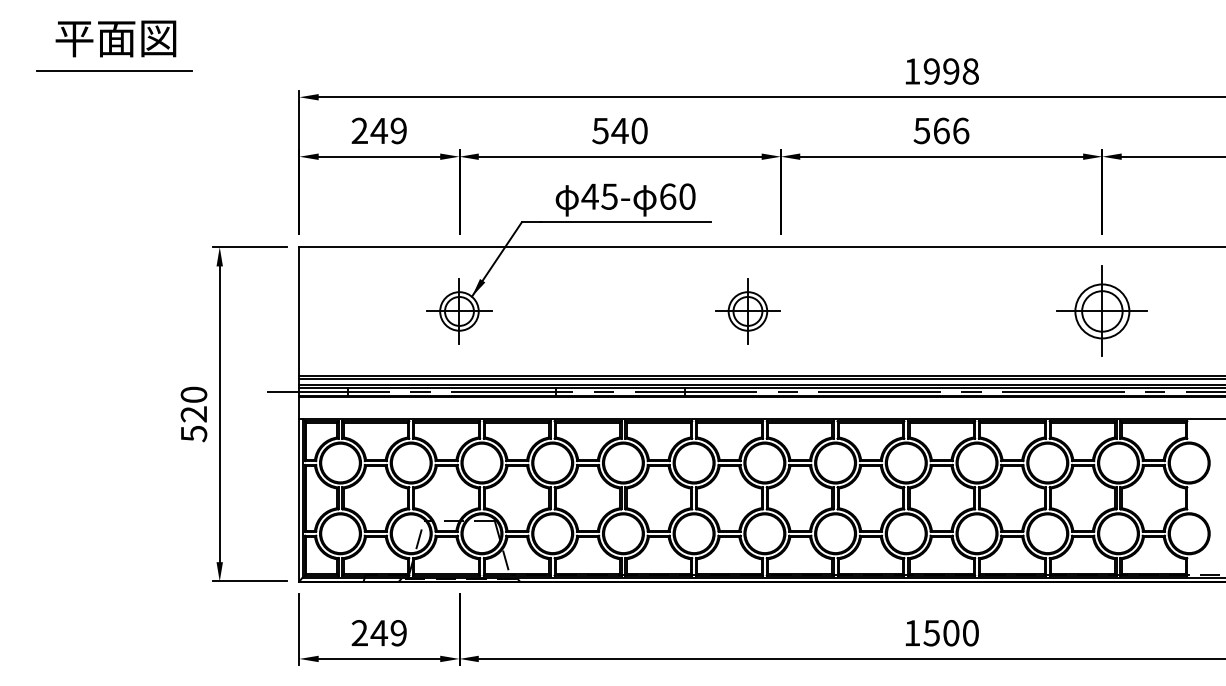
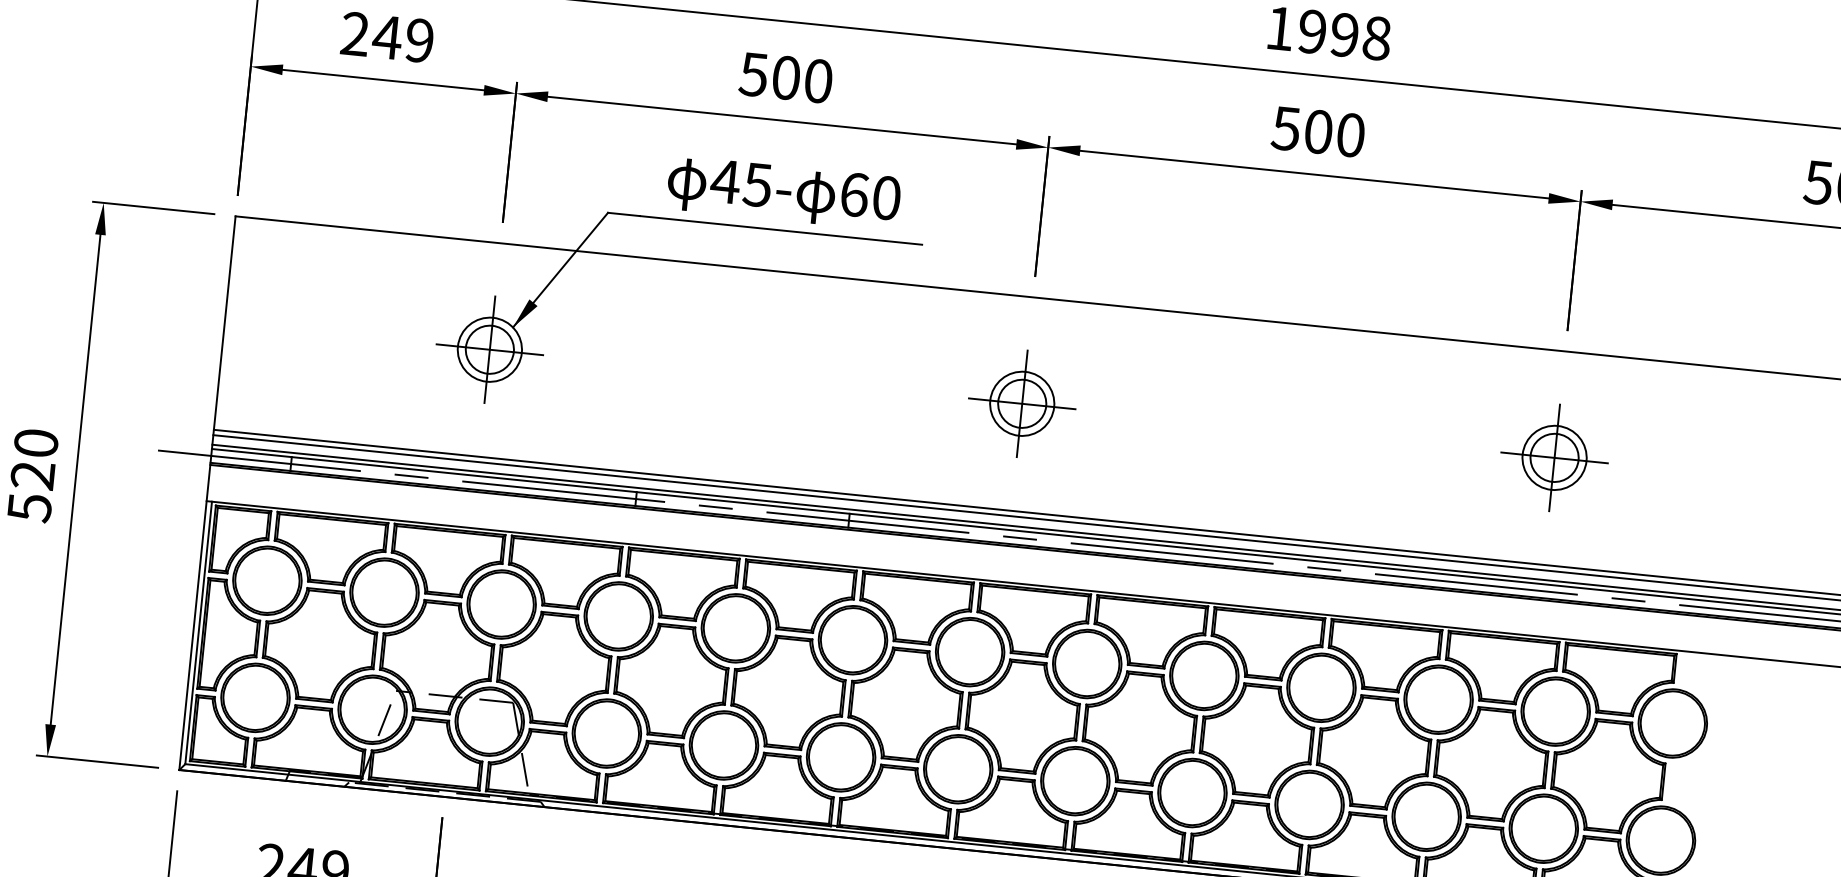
text: (619, 130) -> (785, 77), 540 -> 500
text: (951, 130) -> (1335, 132), 566 -> 500
part: (747, 311) -> (1021, 403), moved
part: (1102, 311) -> (1554, 457), size x0.71

